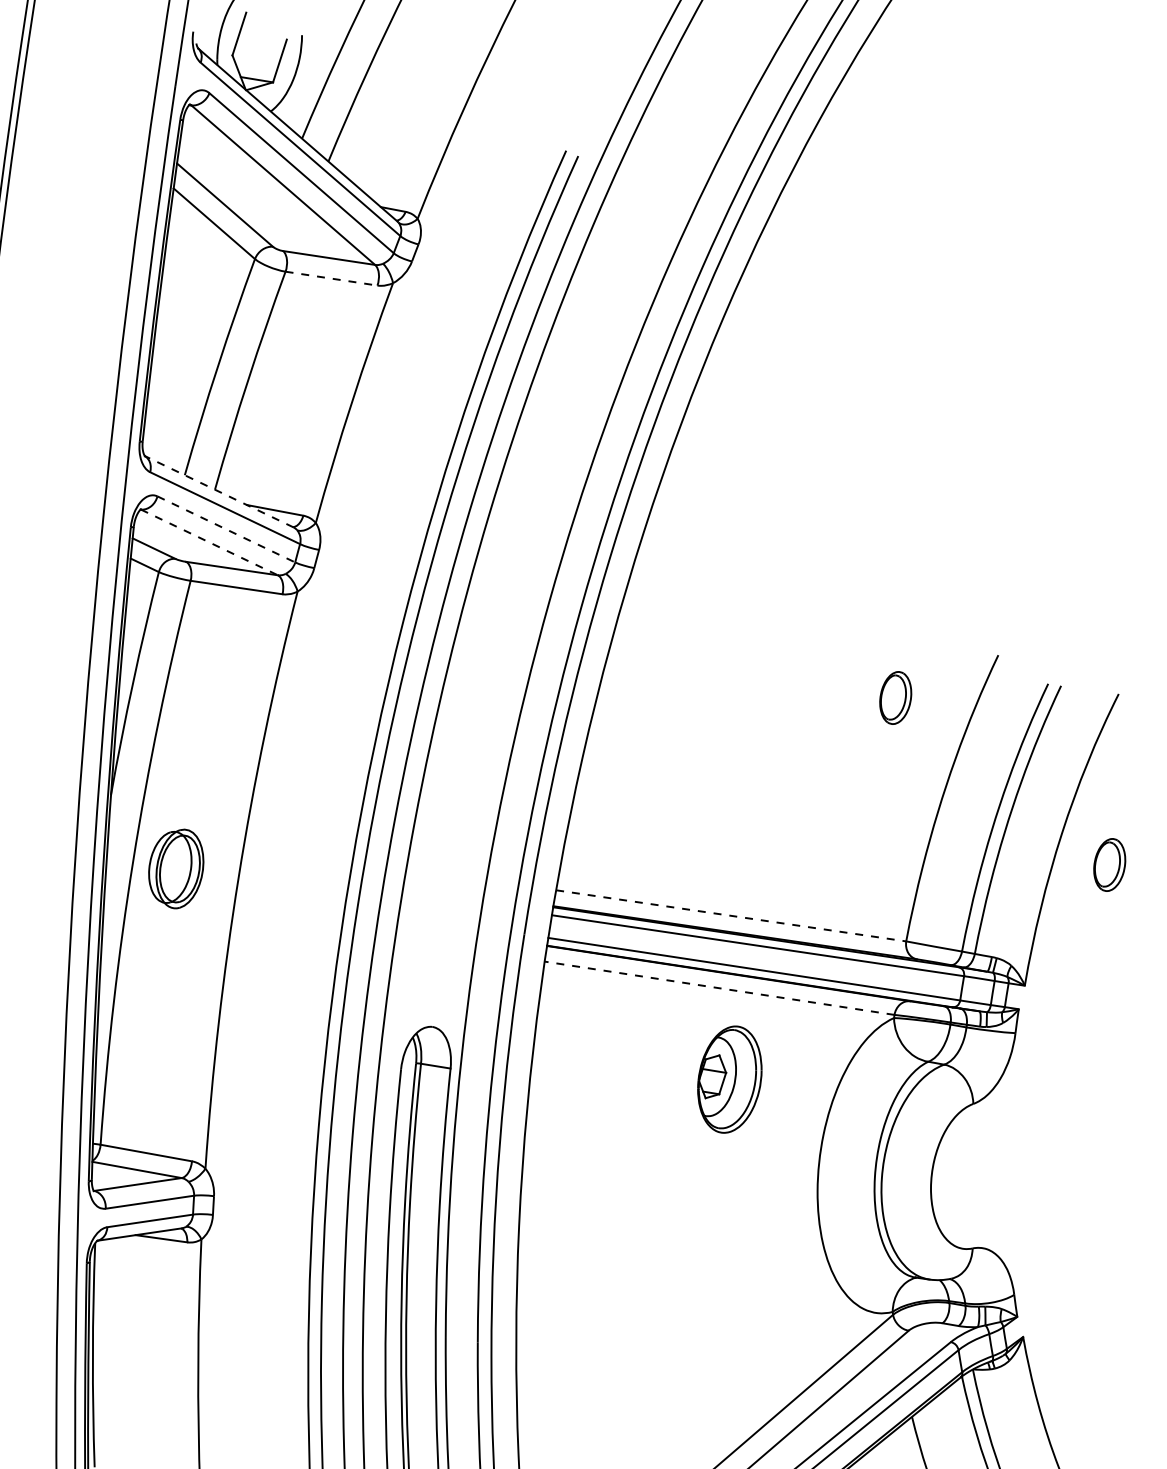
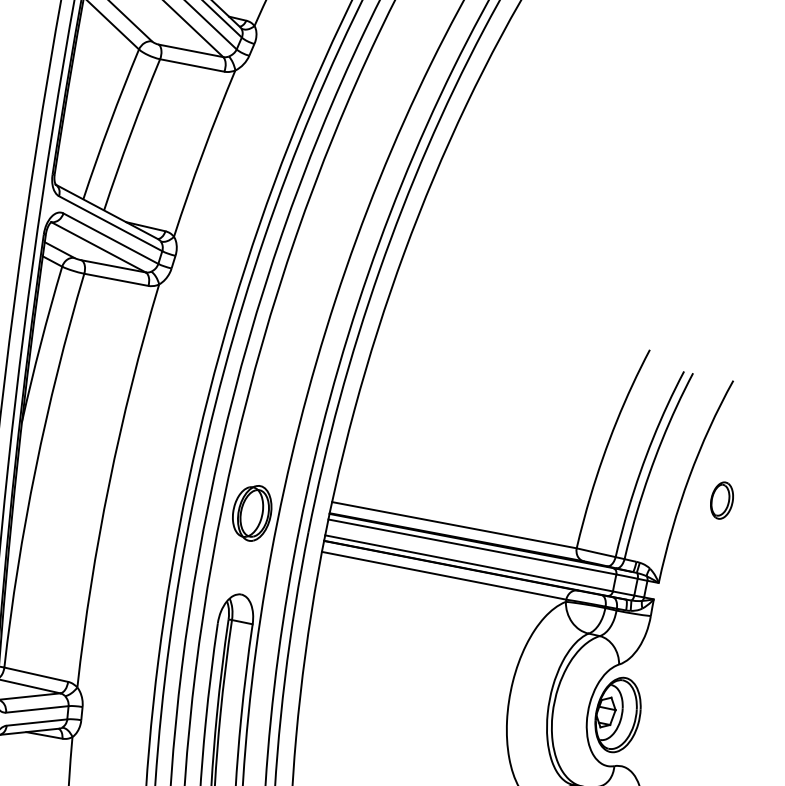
line: (332, 278) -> (192, 65), dashed -> solid
line: (218, 491) -> (106, 211), dashed -> solid
line: (226, 529) -> (111, 238), dashed -> solid
line: (209, 542) -> (98, 247), dashed -> solid
part: (895, 697) -> (576, 376), removed
part: (176, 868) -> (252, 512), moved
line: (731, 915) -> (454, 524), dashed -> solid
line: (719, 988) -> (444, 575), dashed -> solid
part: (729, 1079) -> (617, 714), moved

